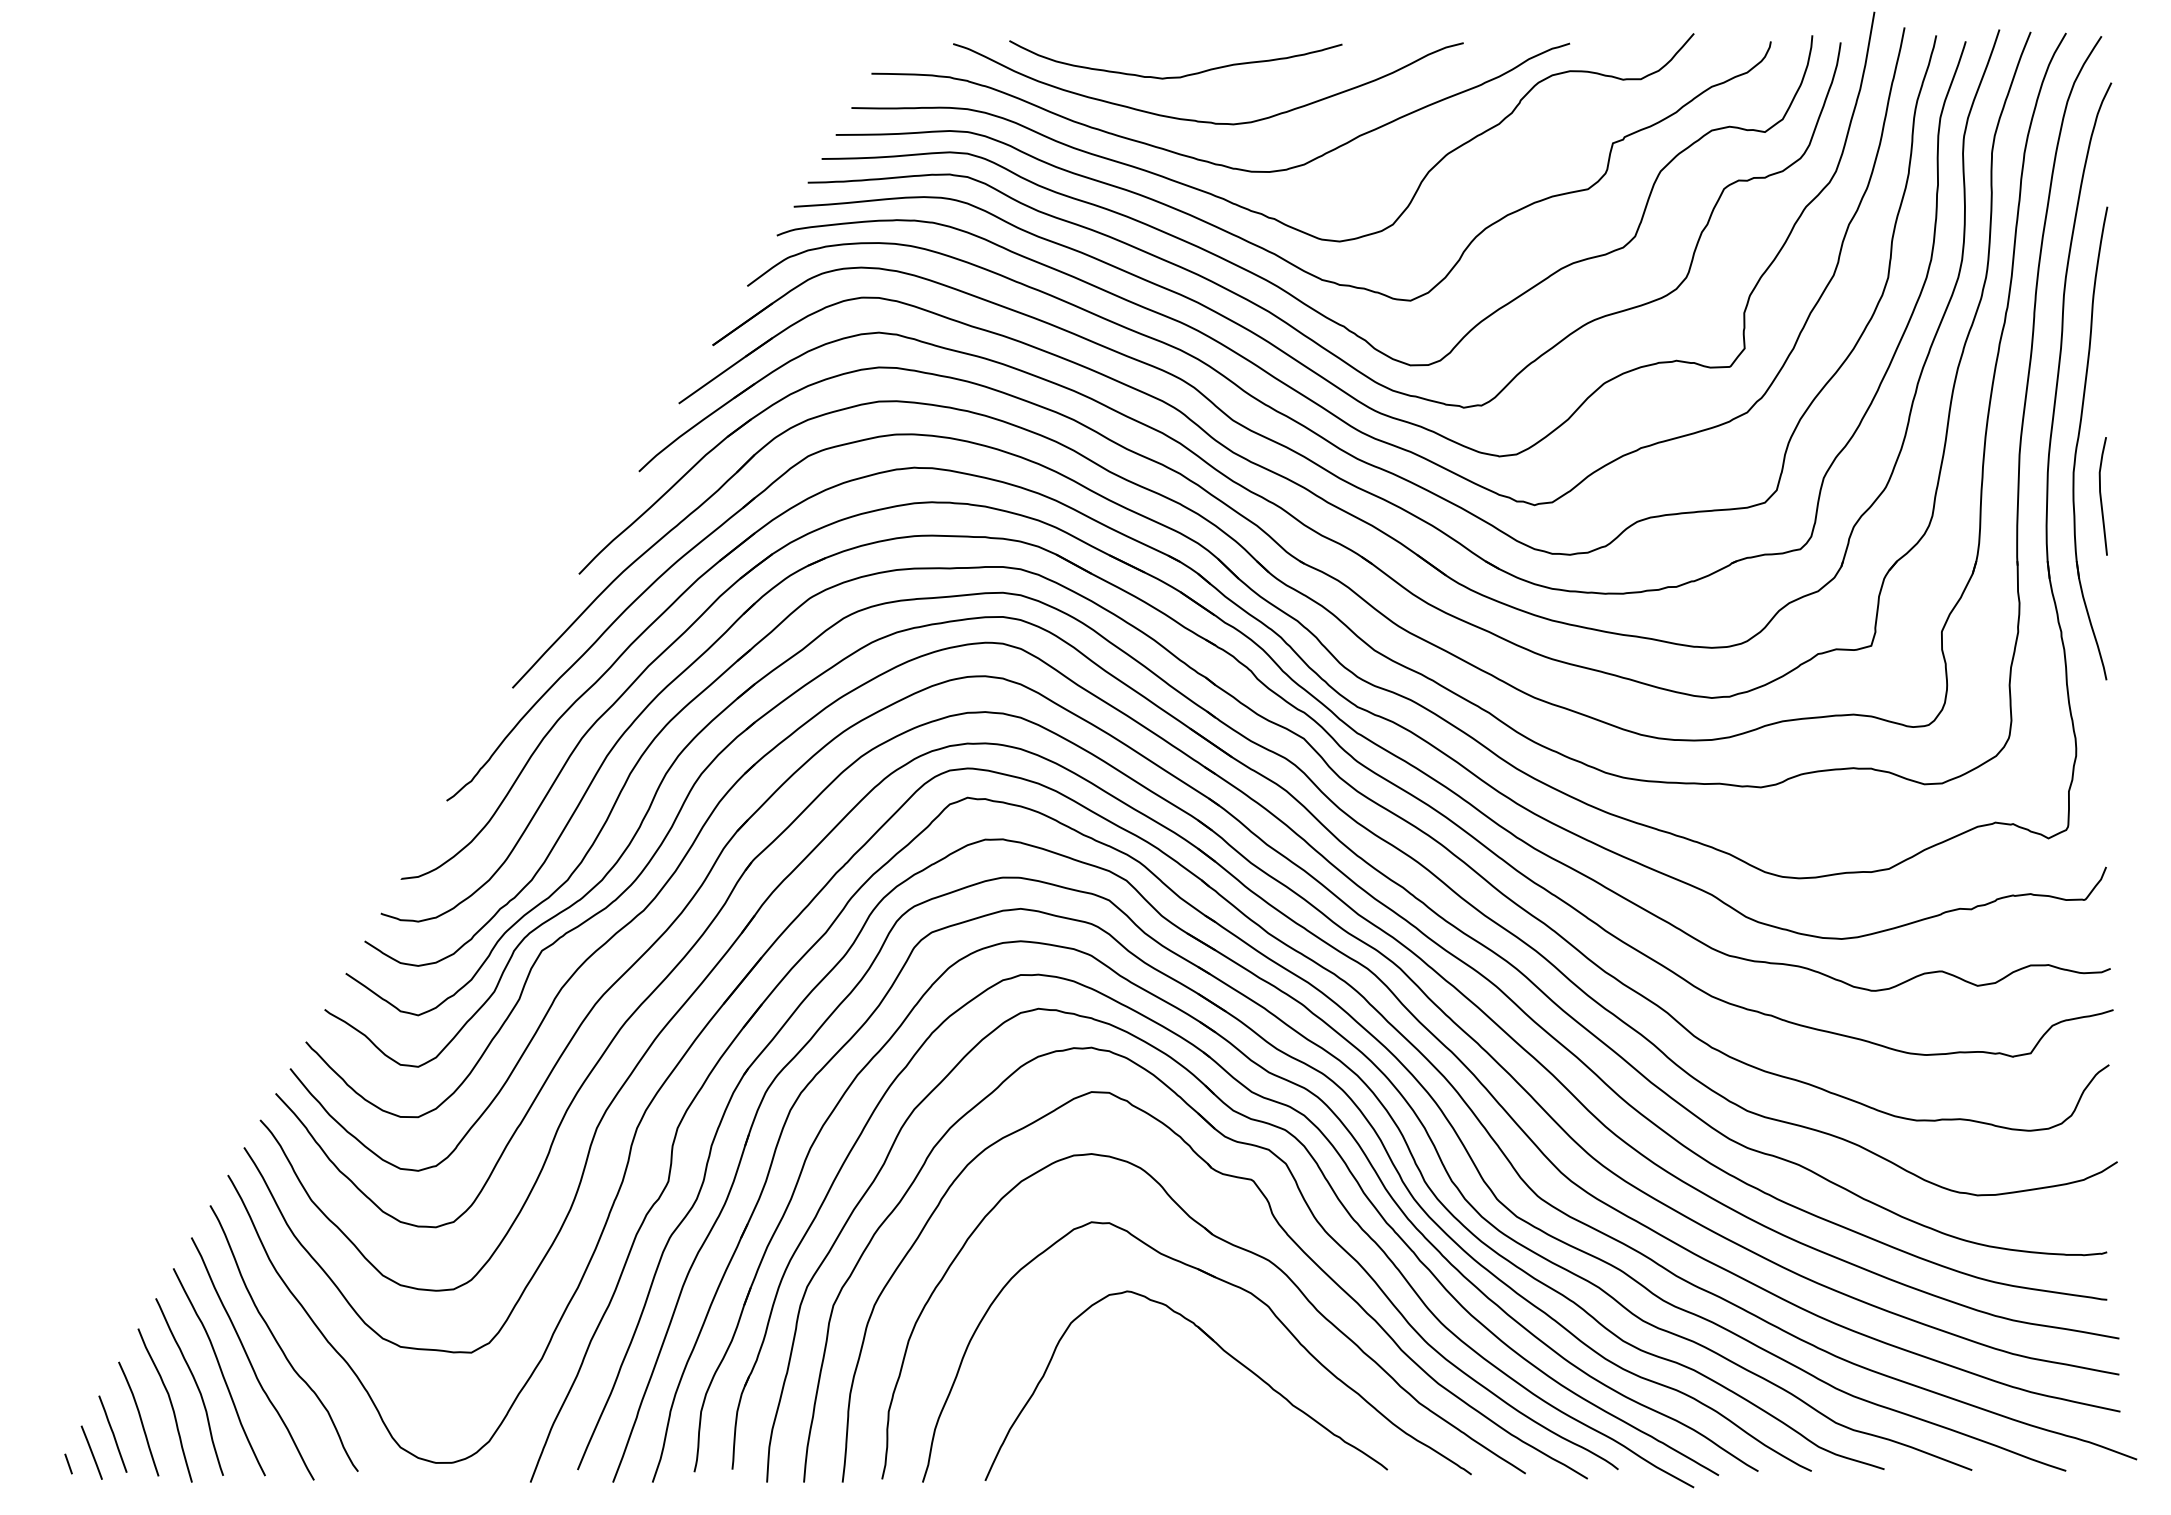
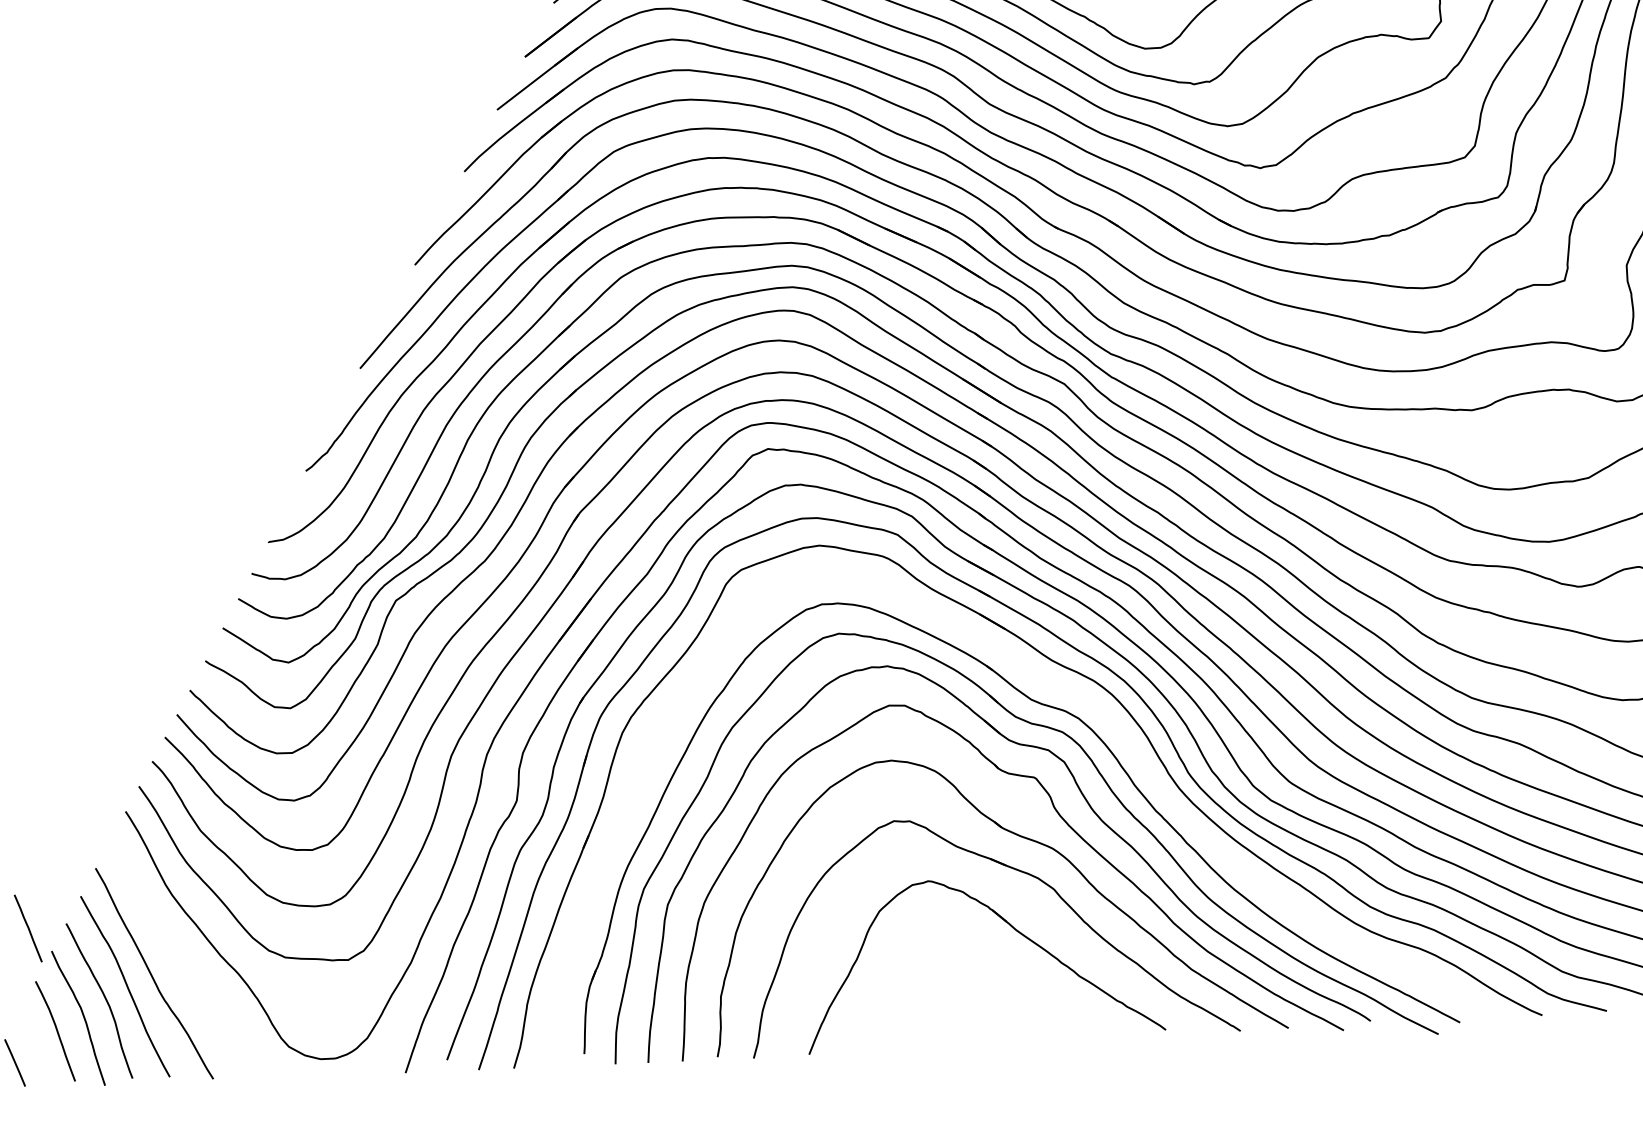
part: (1279, 1078) -> (1055, 686), removed
curve: (277, 1340) -> (175, 956), removed
line: (112, 1433) -> (27, 927), moved

